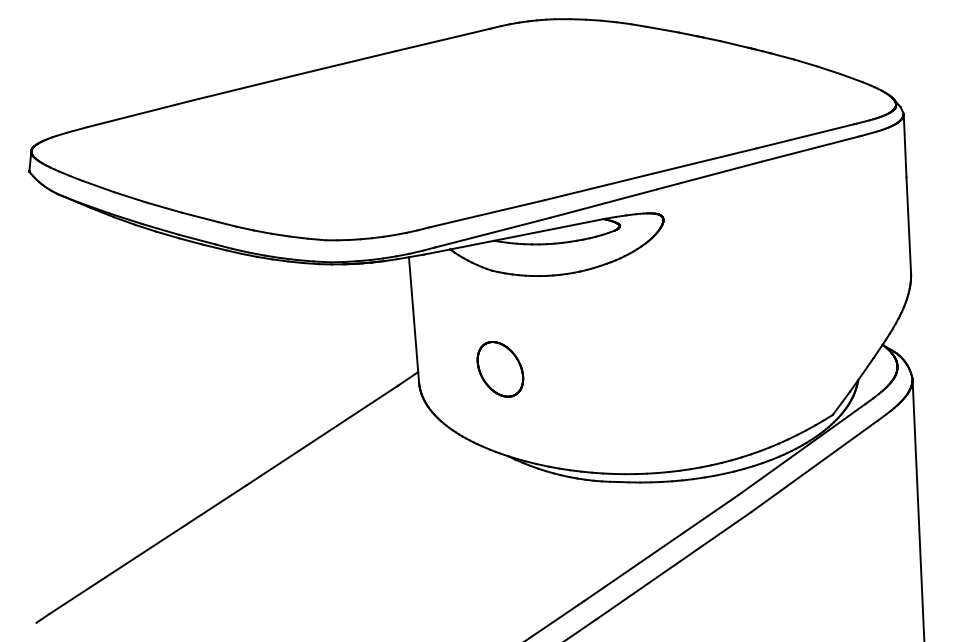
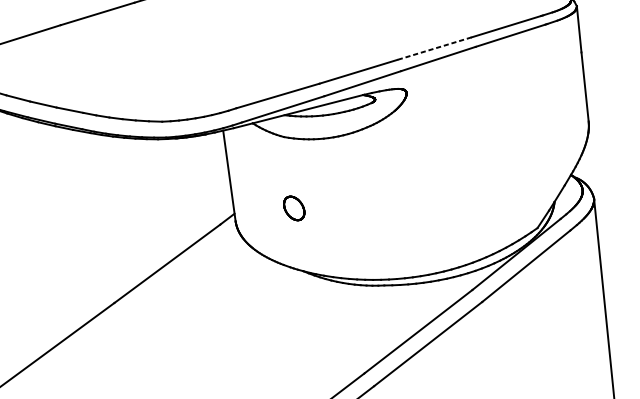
line: (704, 161) -> (434, 49), solid -> dashed
part: (500, 369) -> (294, 208), size x0.6

